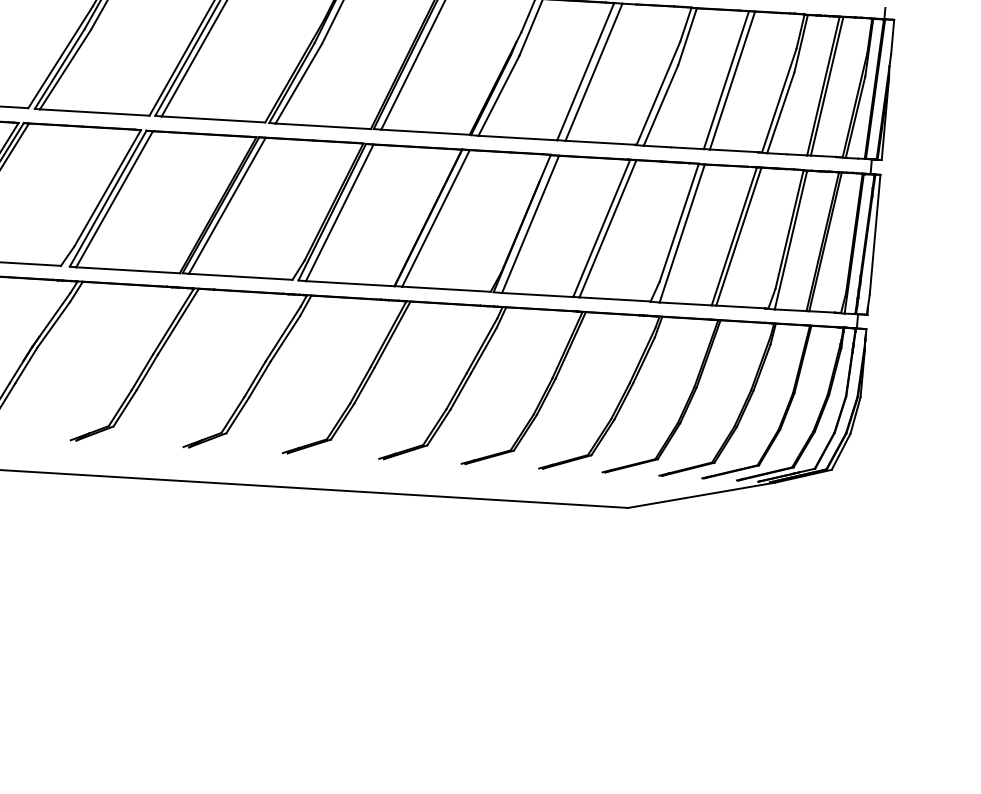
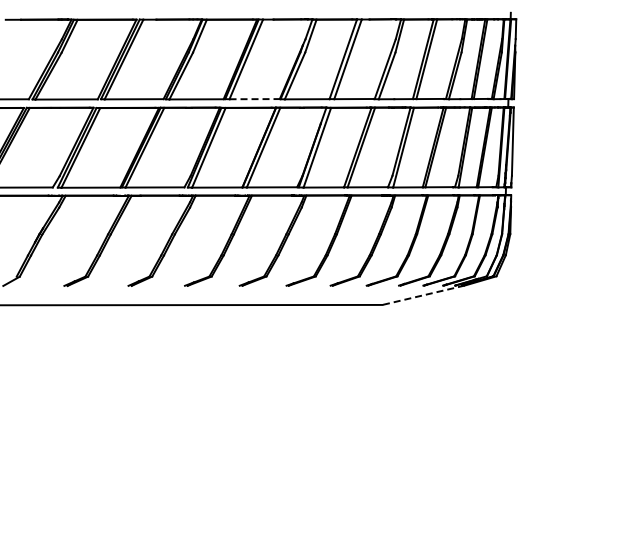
line: (426, 132) -> (255, 99), solid -> dashed
line: (701, 495) -> (423, 295), solid -> dashed

